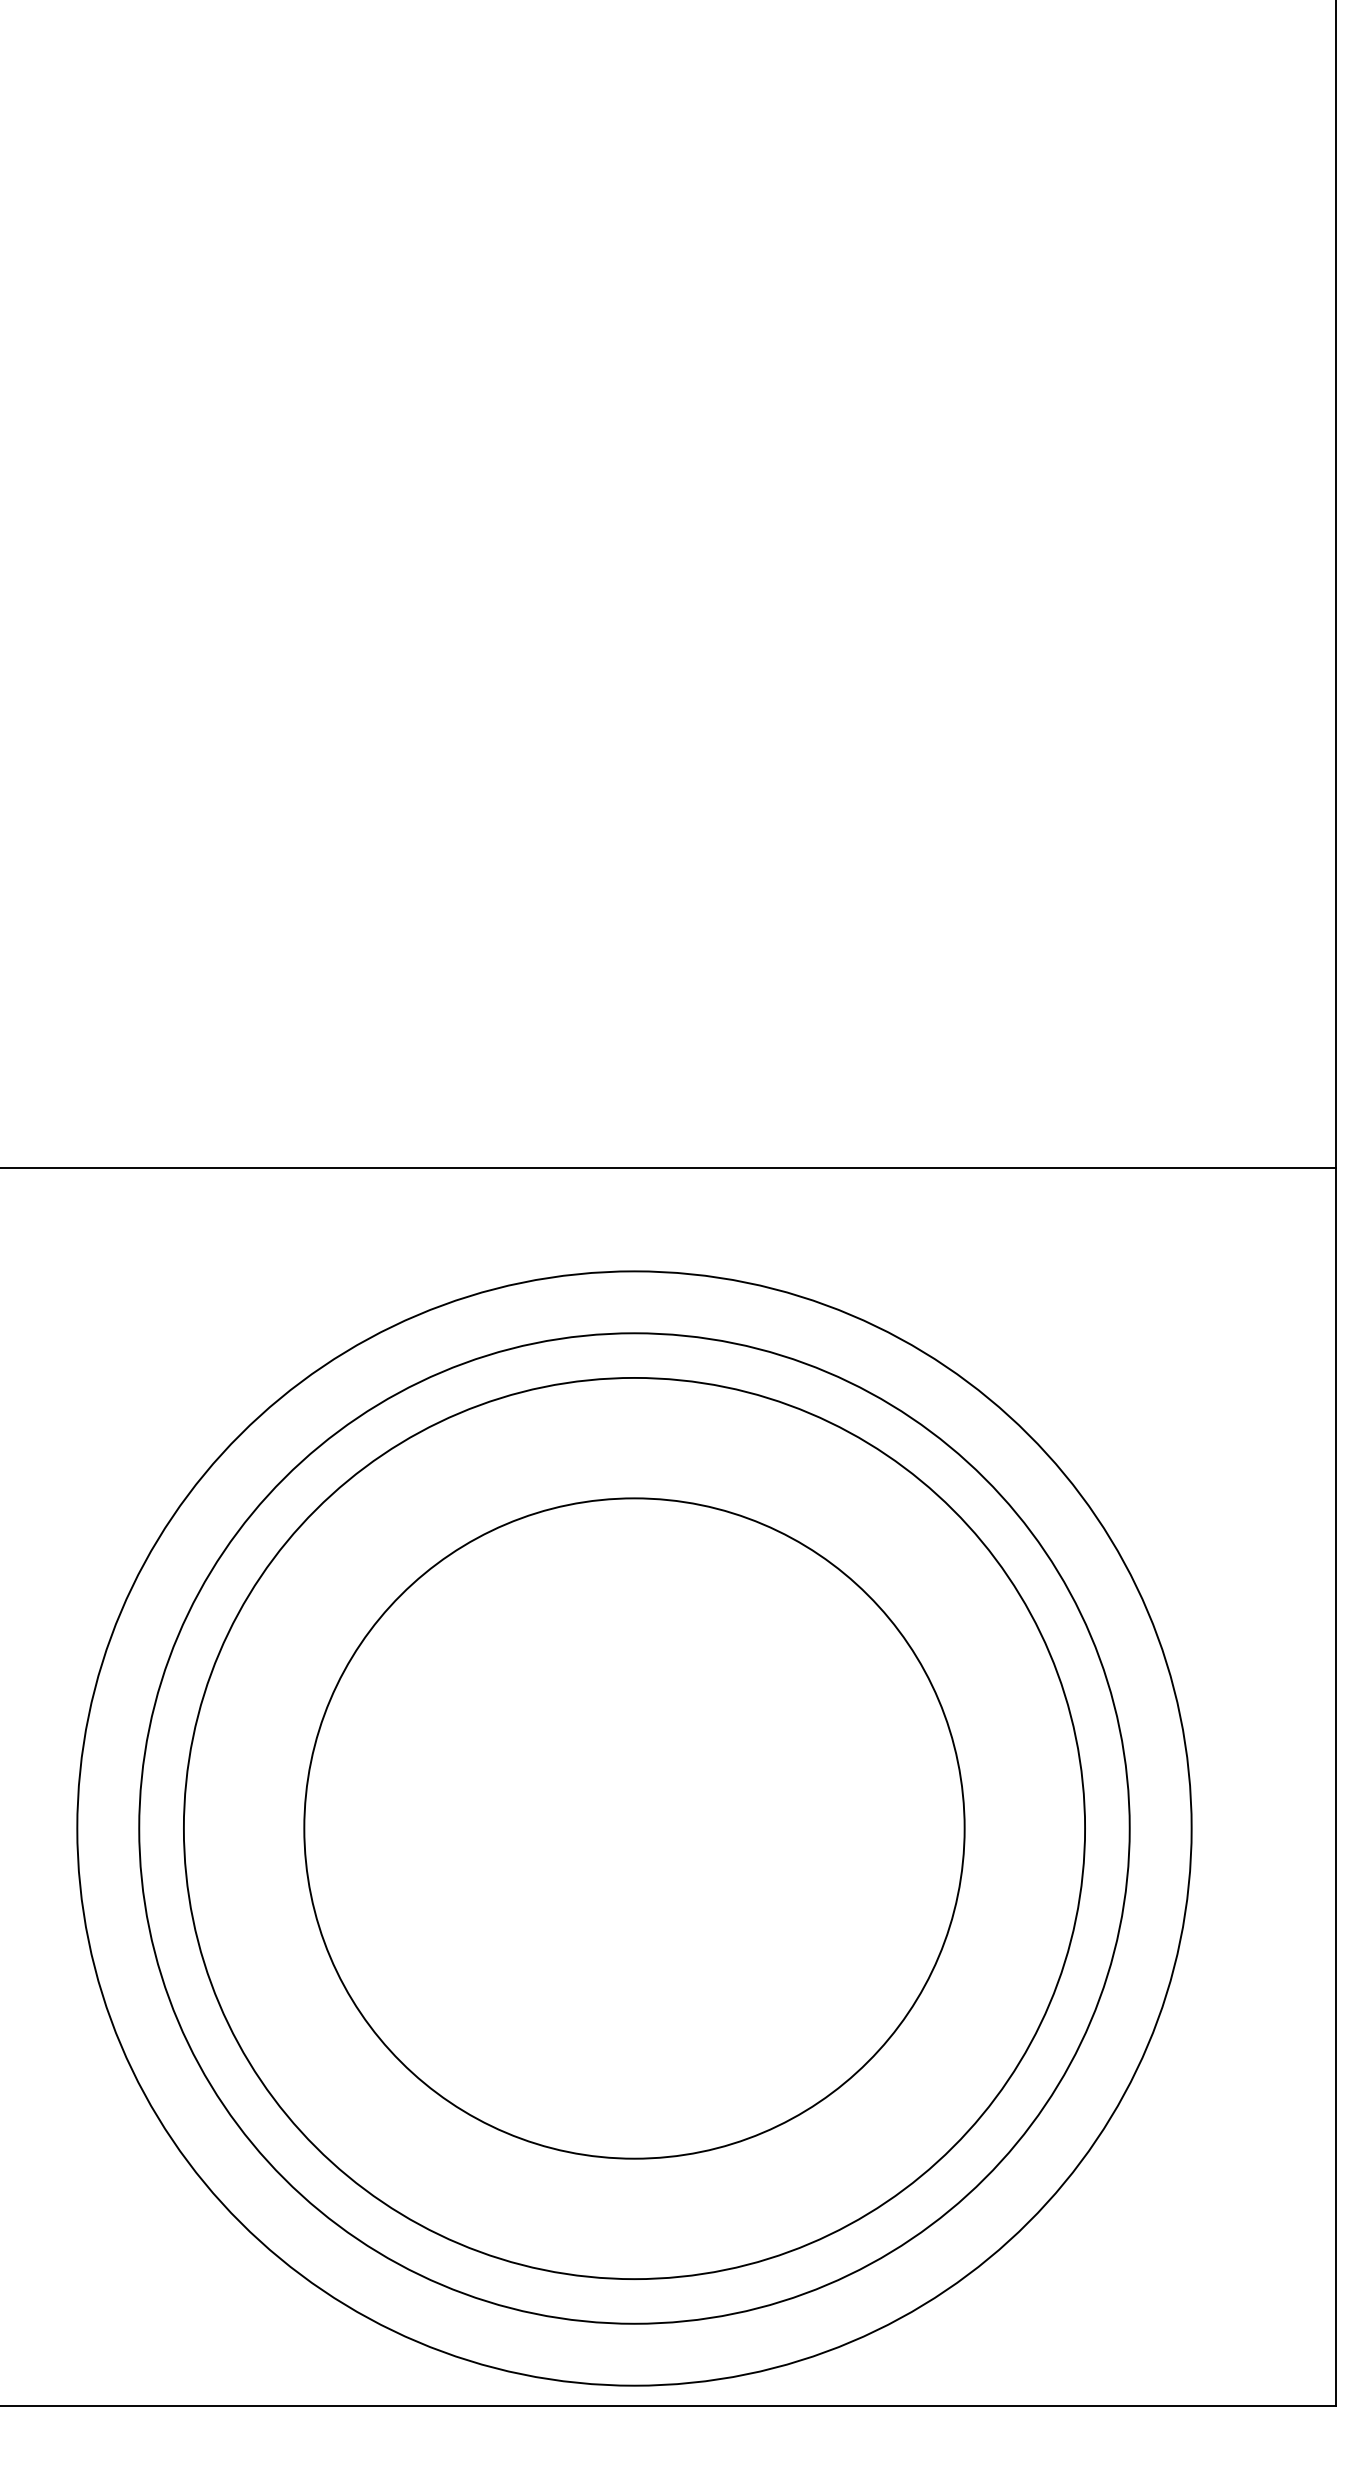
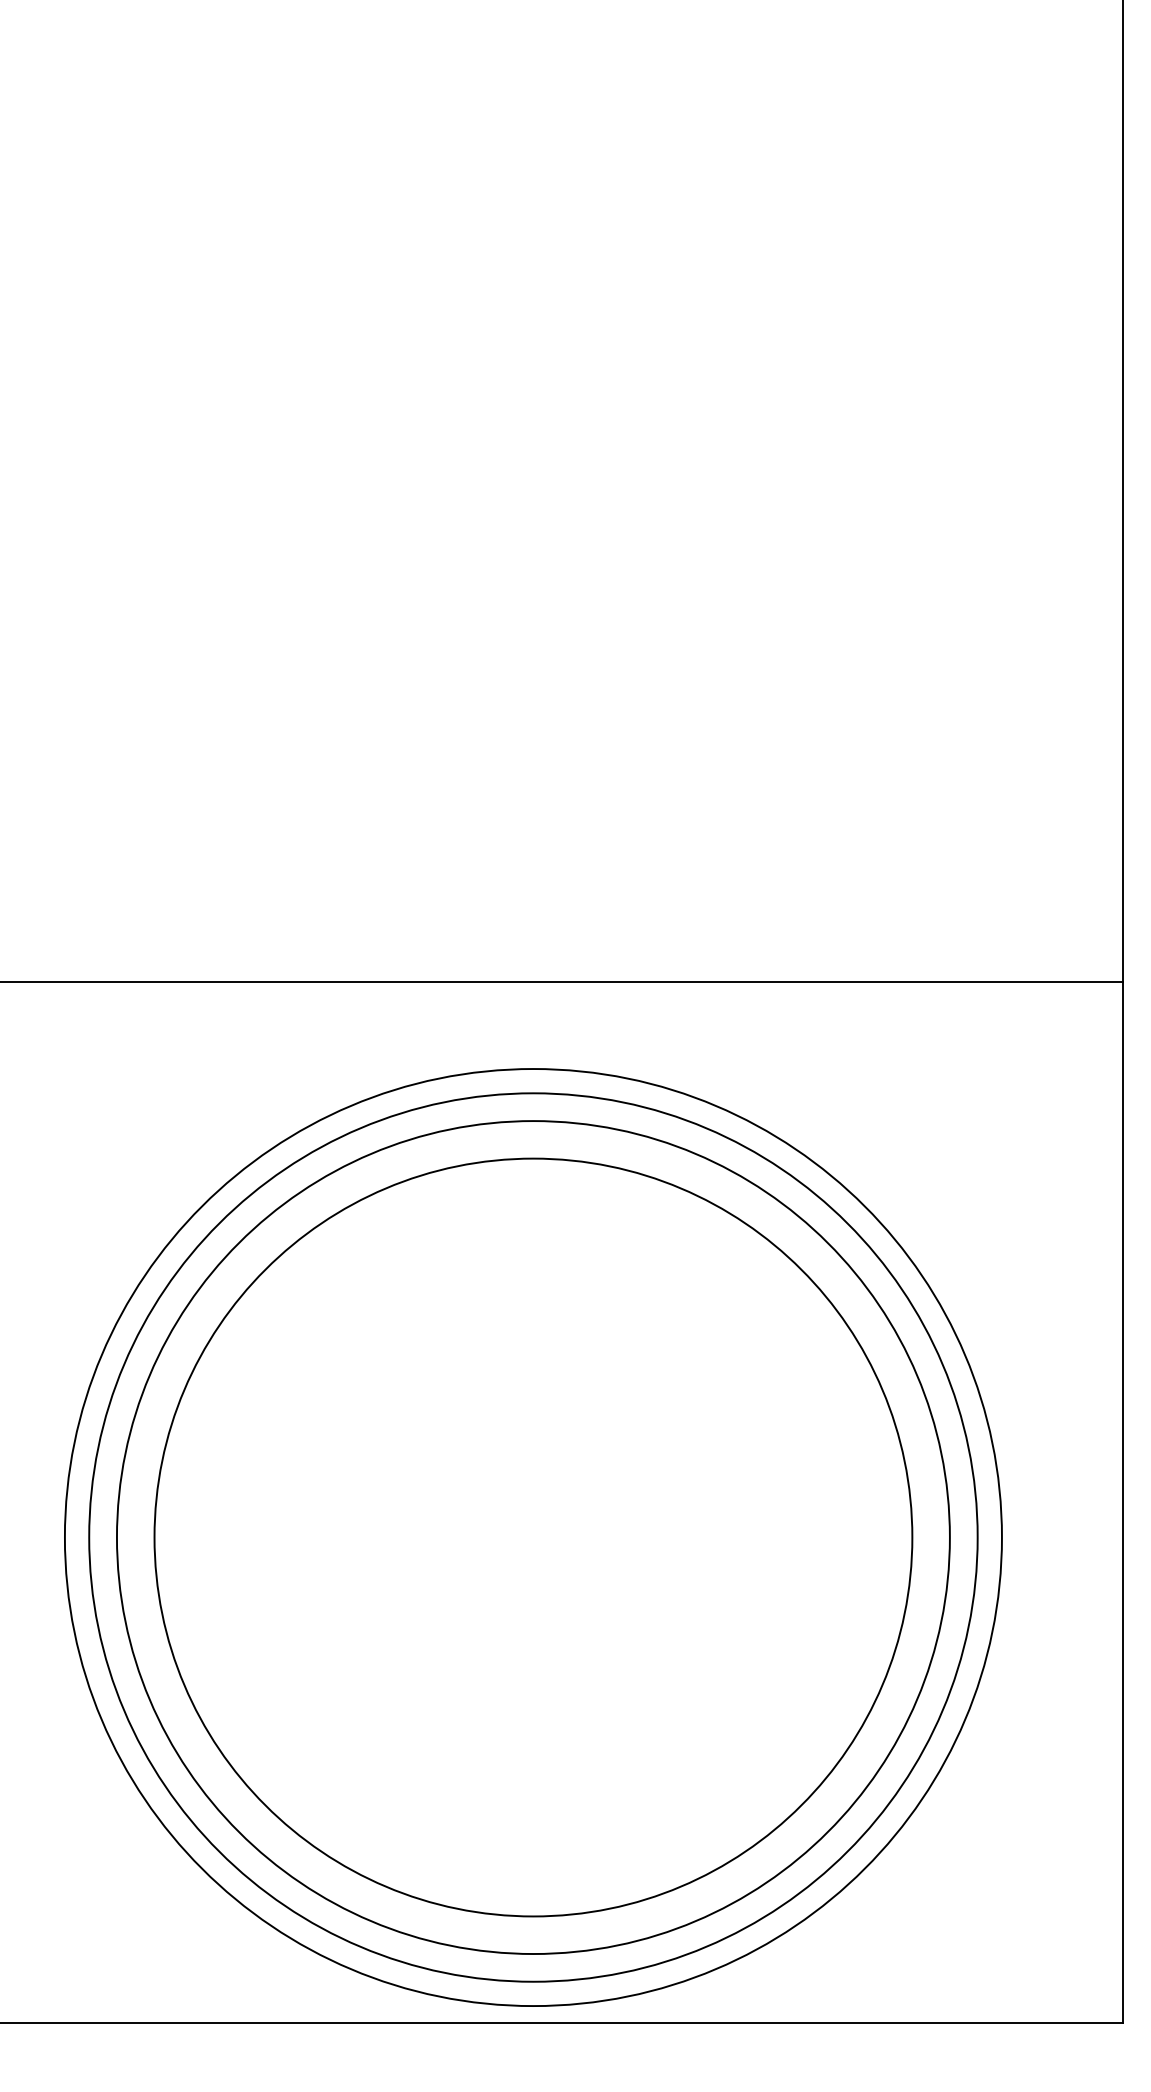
circle: (634, 1828) -> (533, 1537), size x1.6

